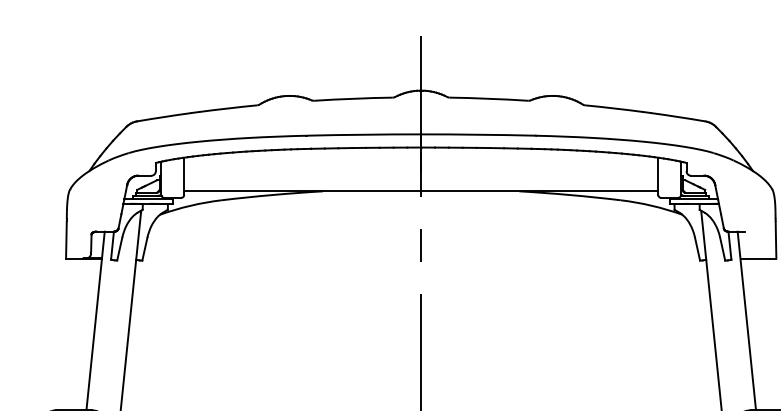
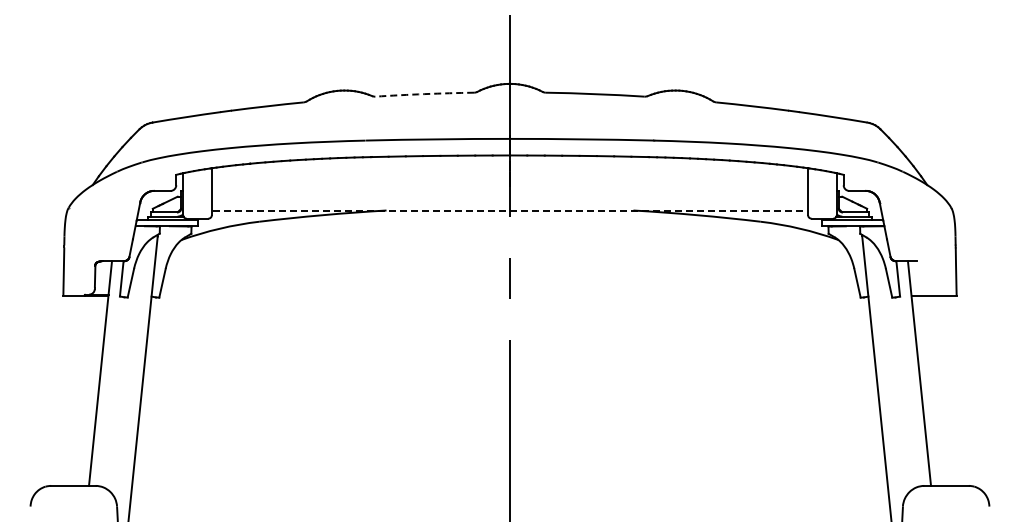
arc: (353, 99) -> (424, 94), solid -> dashed
line: (421, 191) -> (510, 210), solid -> dashed

